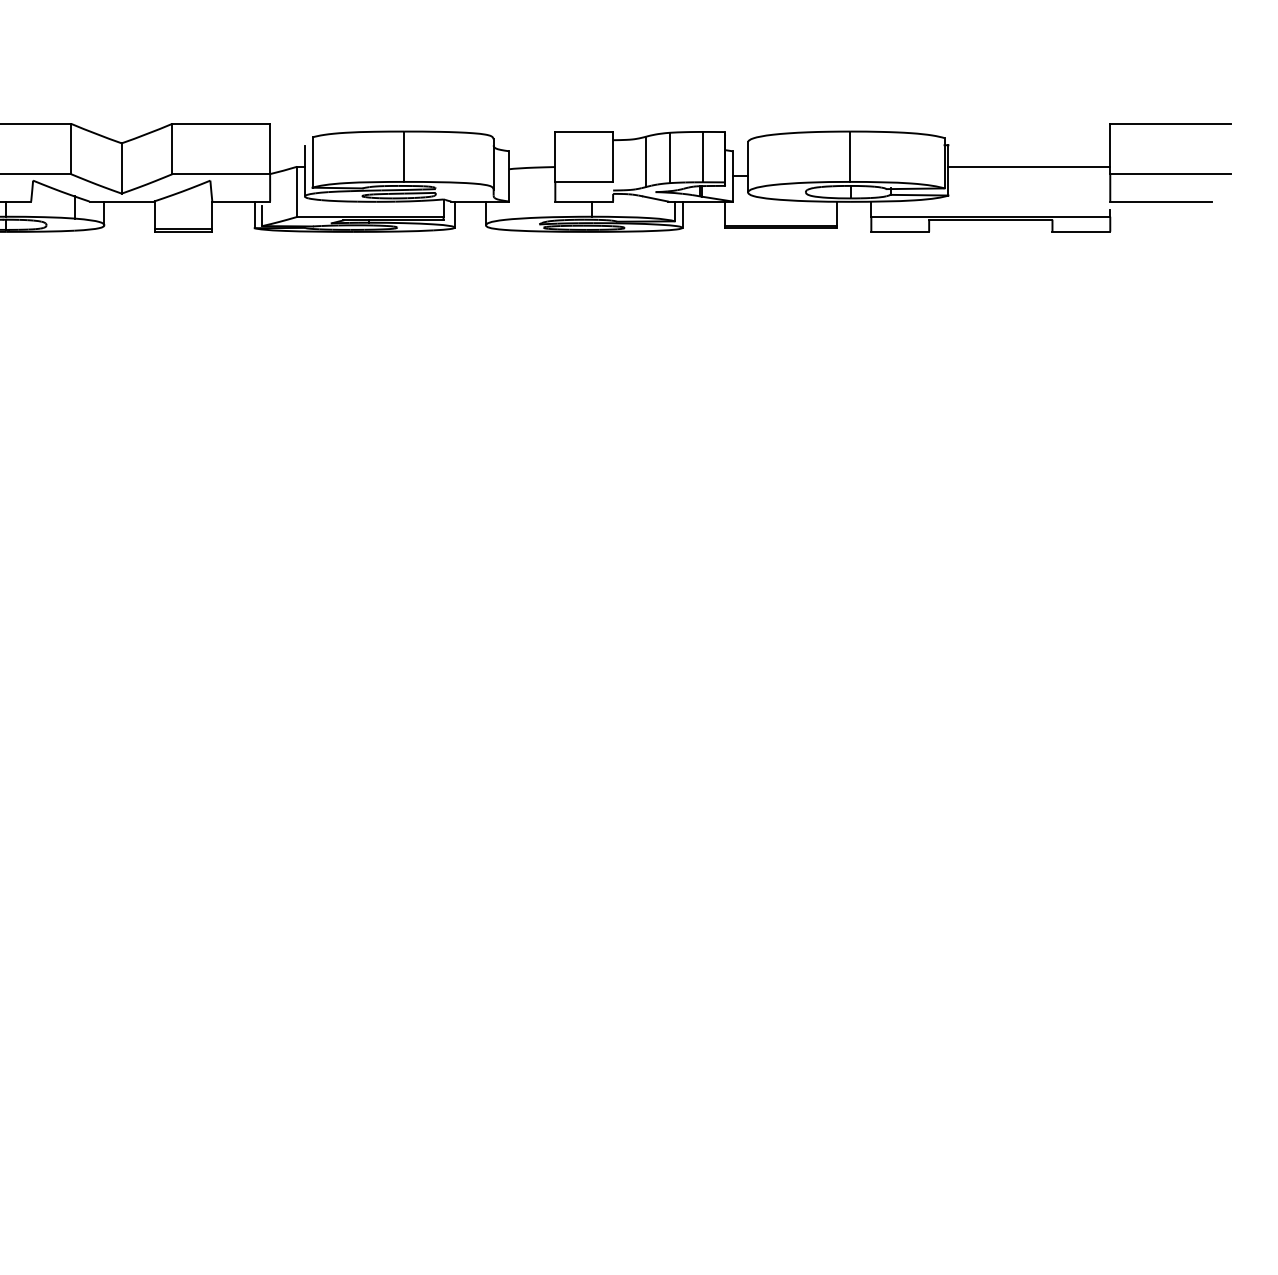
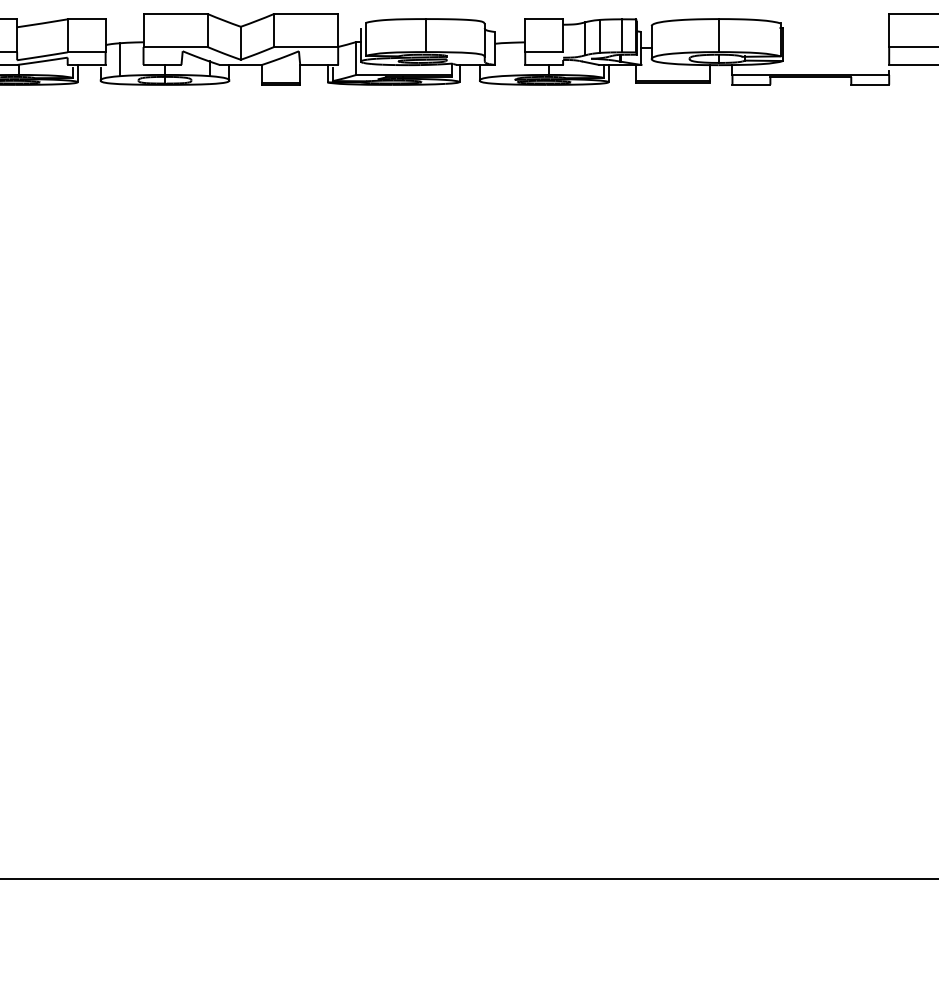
line: (1029, 167) -> (836, 42), removed

